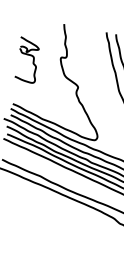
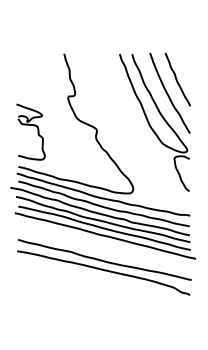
part: (27, 59) -> (30, 131), moved

